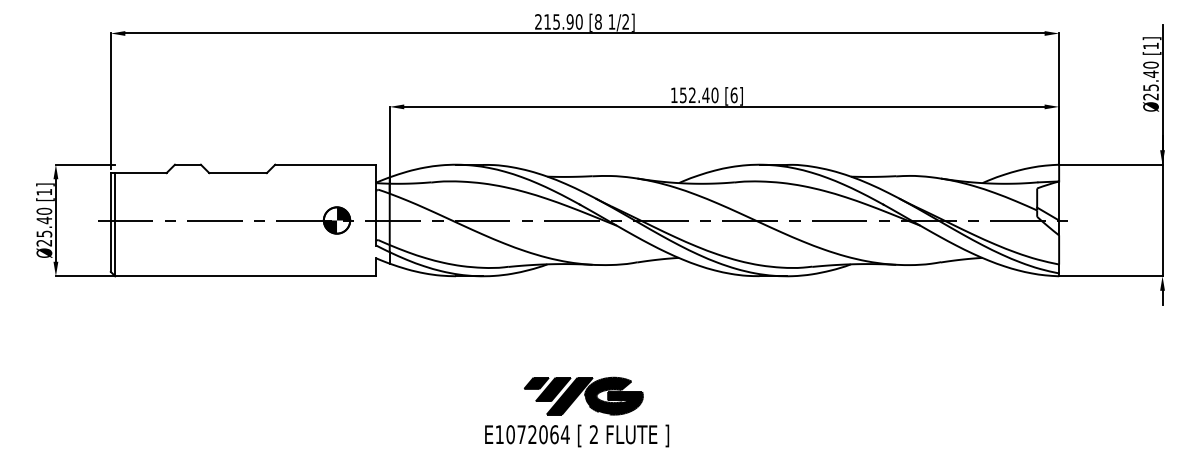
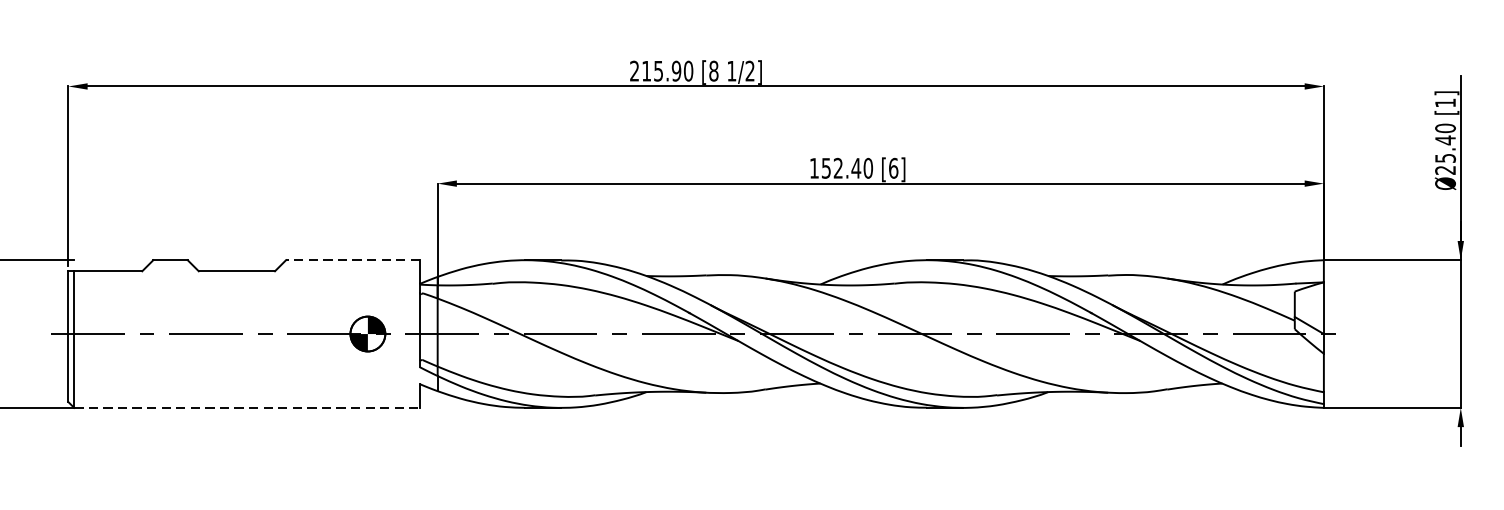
line: (325, 164) -> (352, 259), solid -> dashed
line: (245, 276) -> (246, 408), solid -> dashed

